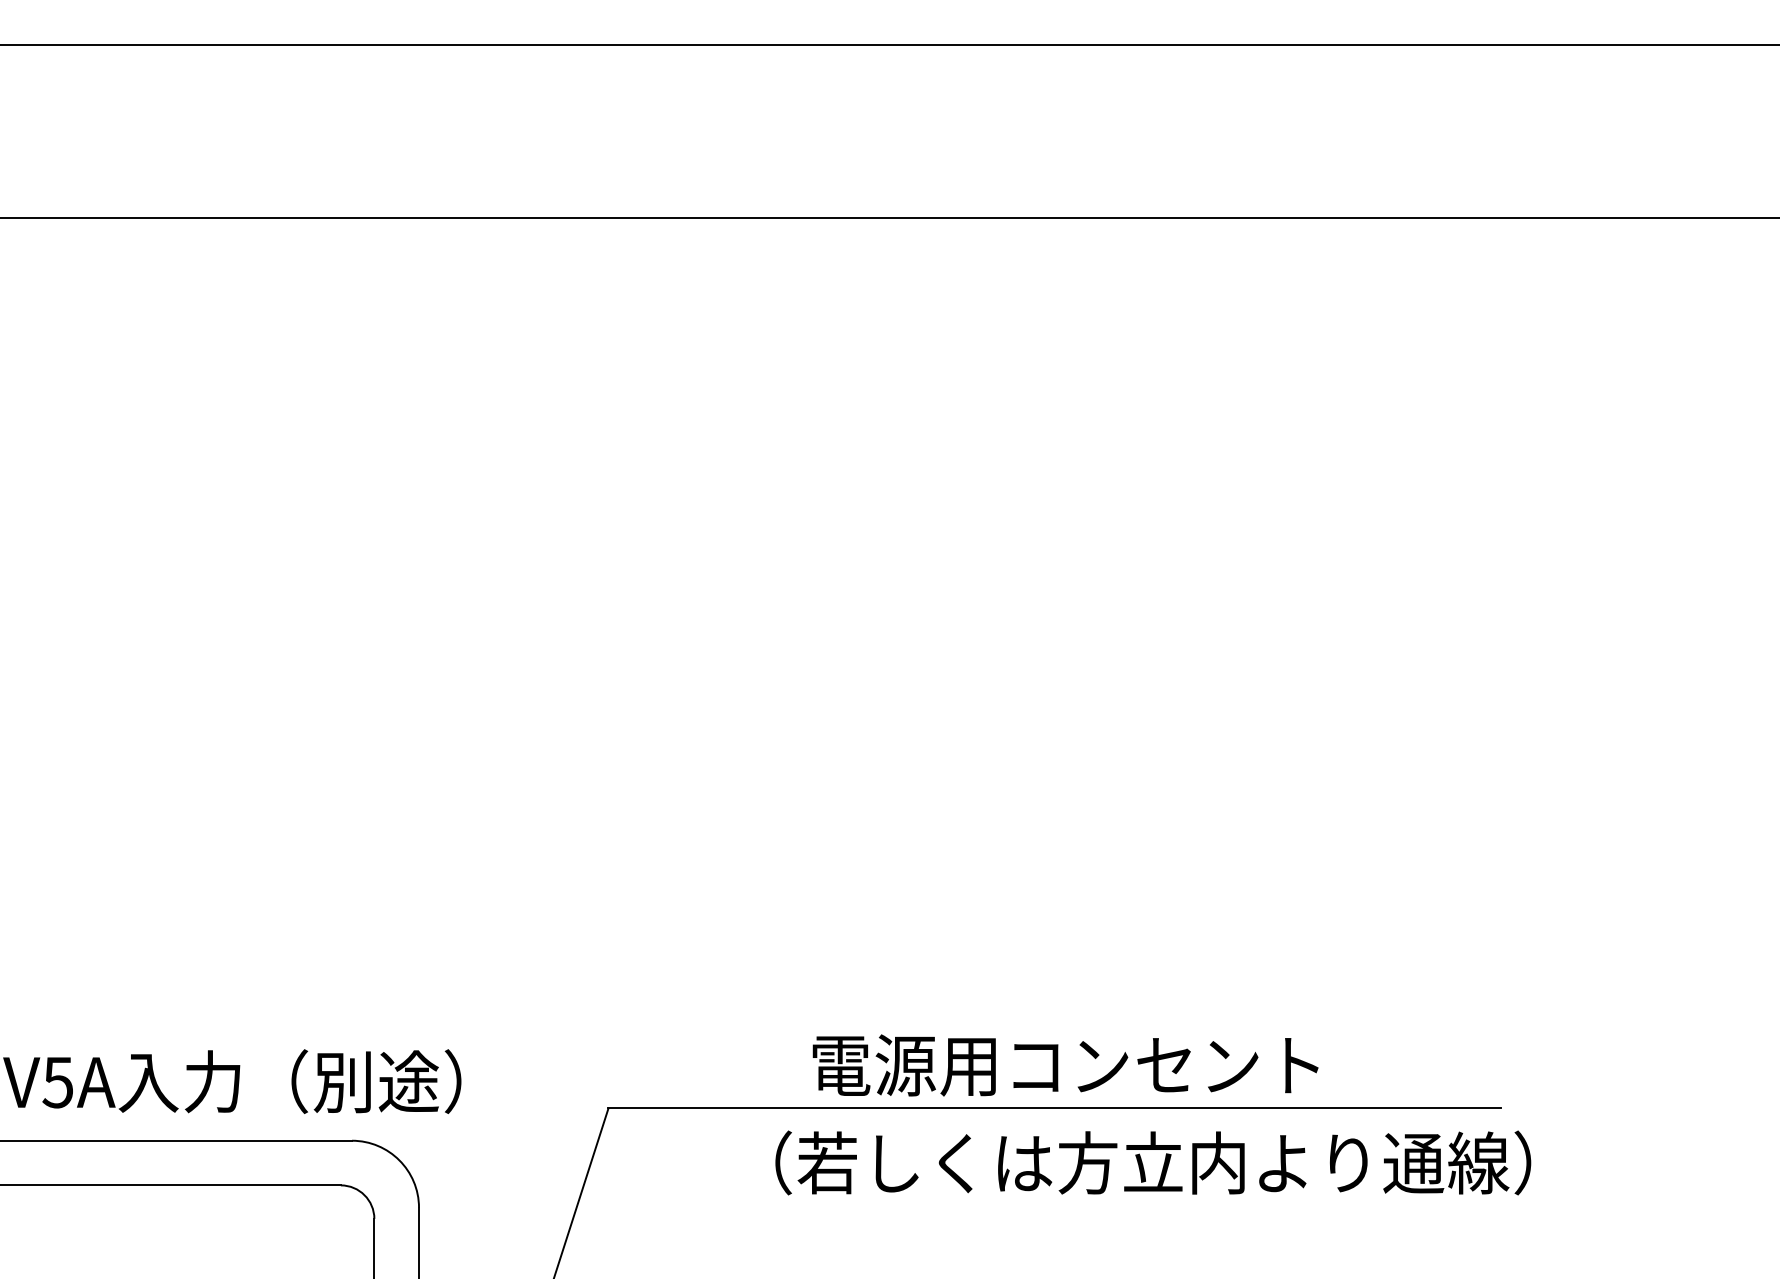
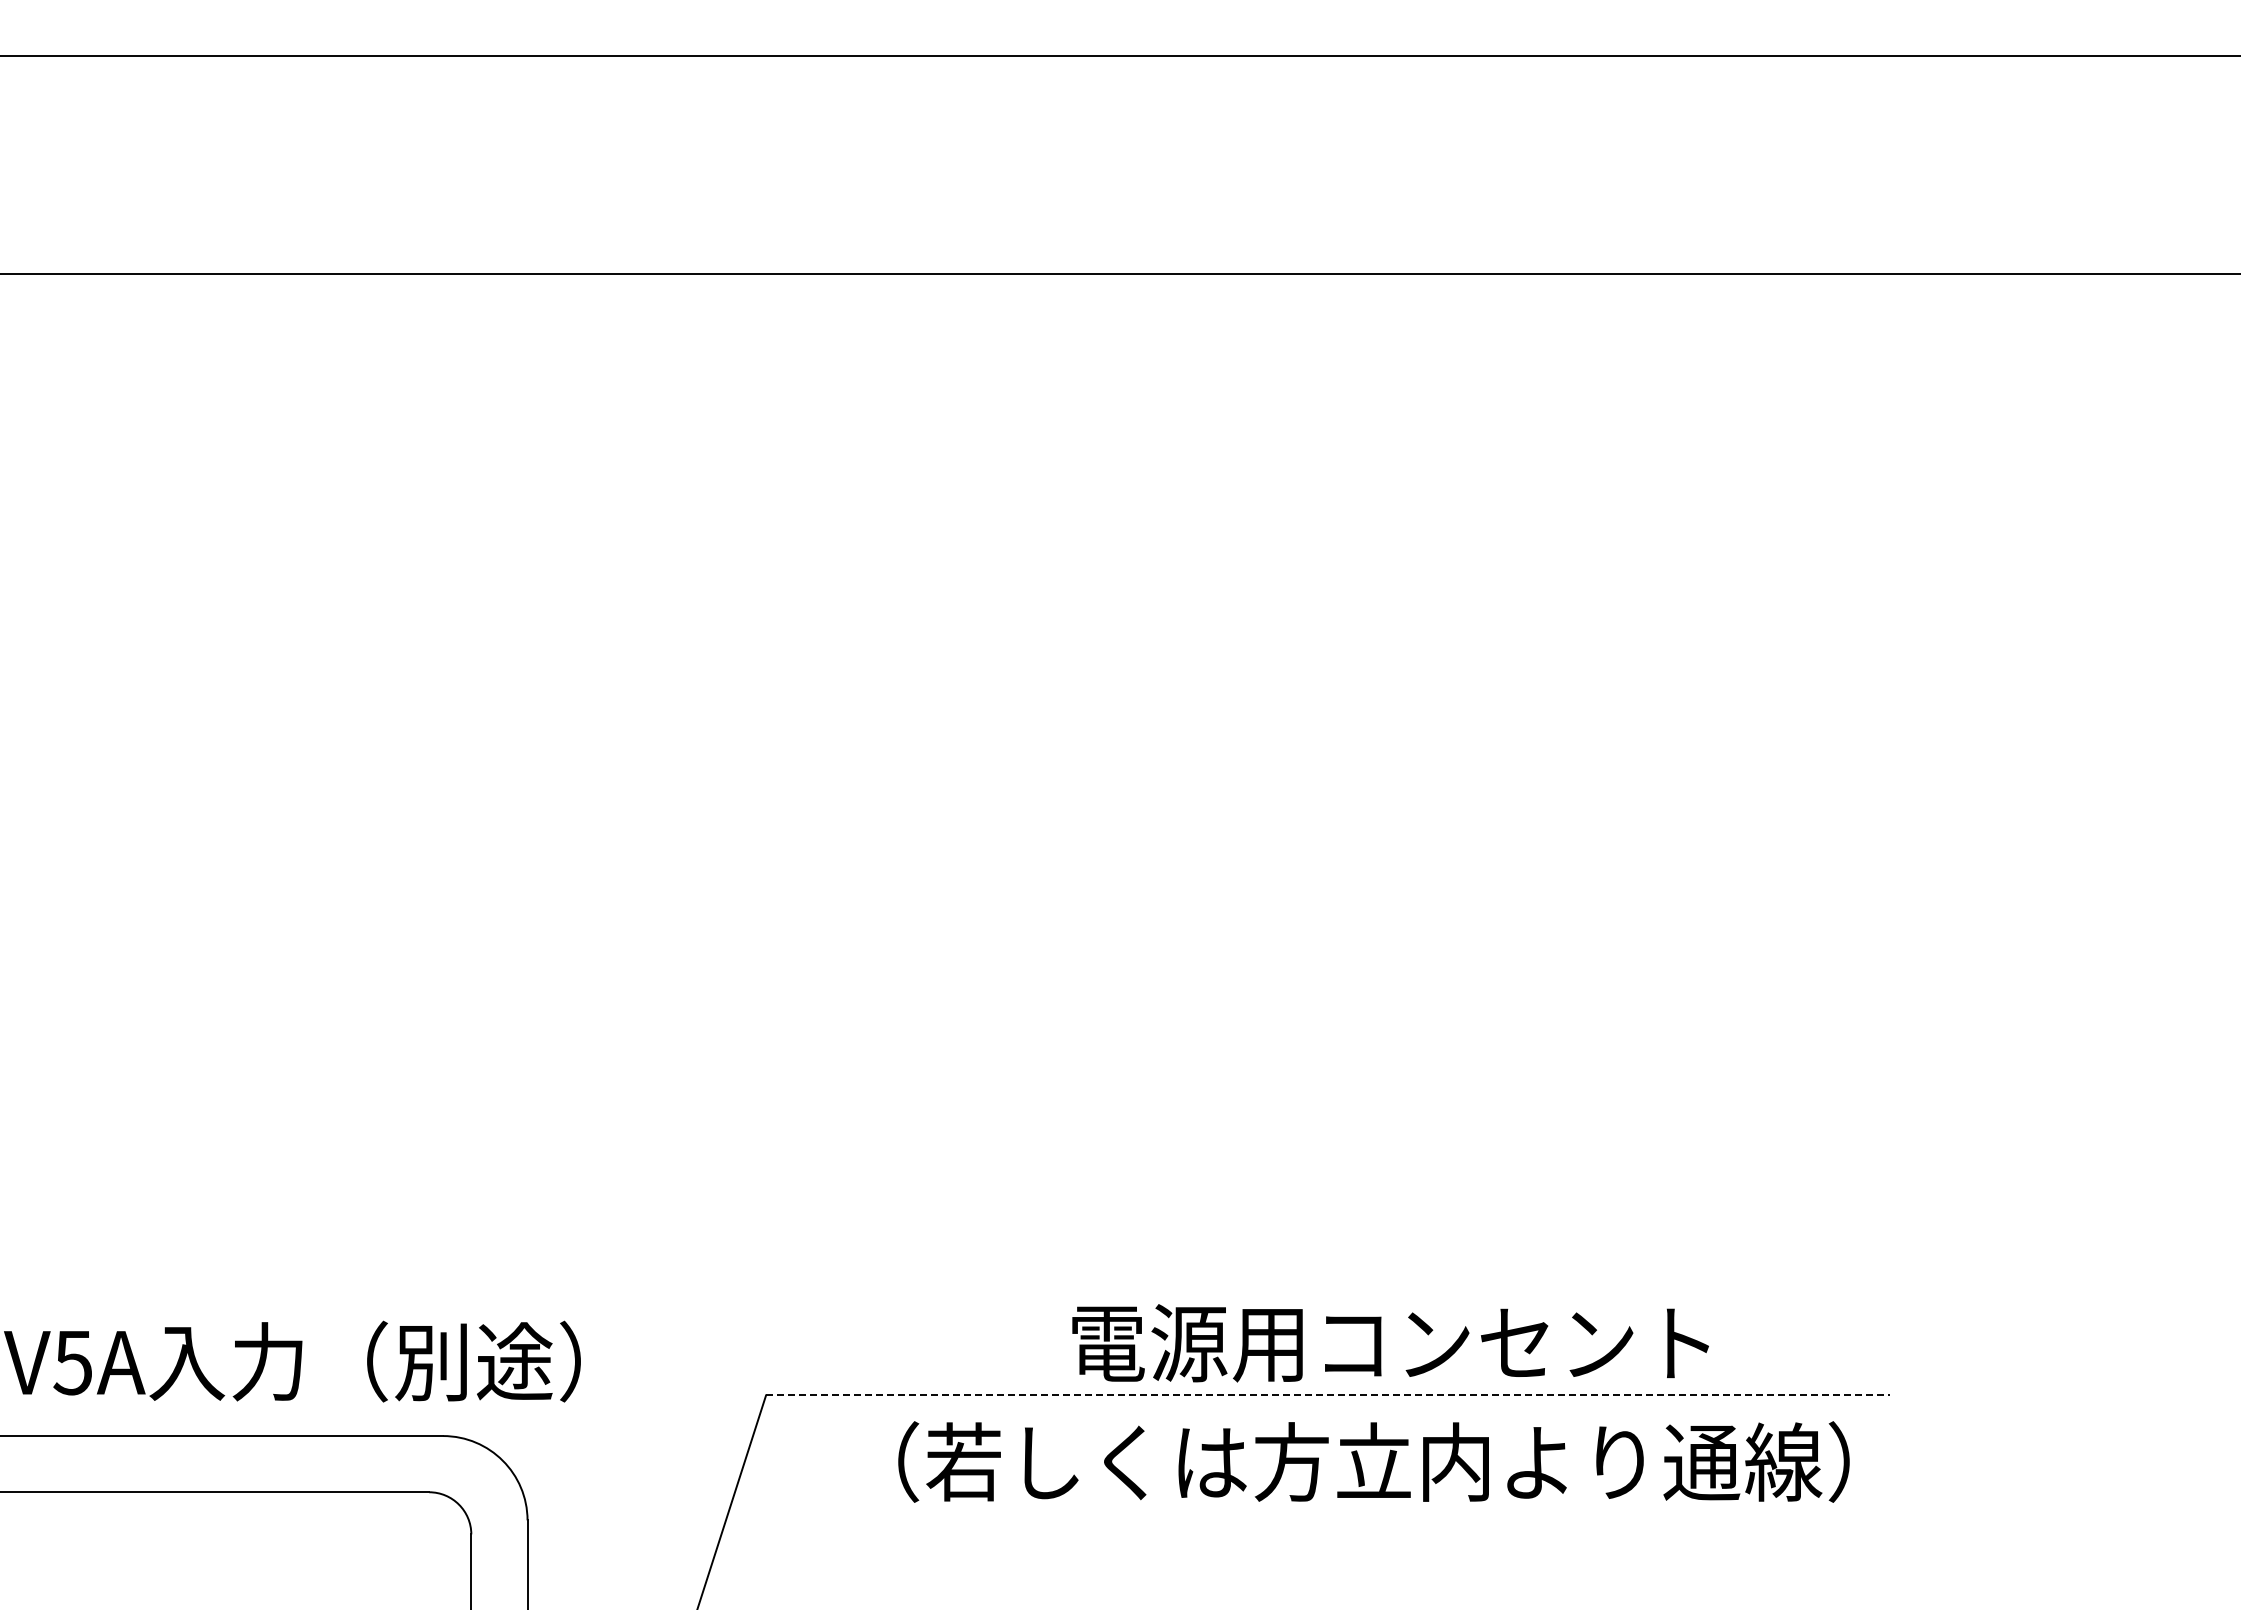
text: (1065, 1065) -> (1390, 1343), moved
line: (1054, 1108) -> (1327, 1395), solid -> dashed
text: (1152, 1162) -> (1373, 1461), moved

